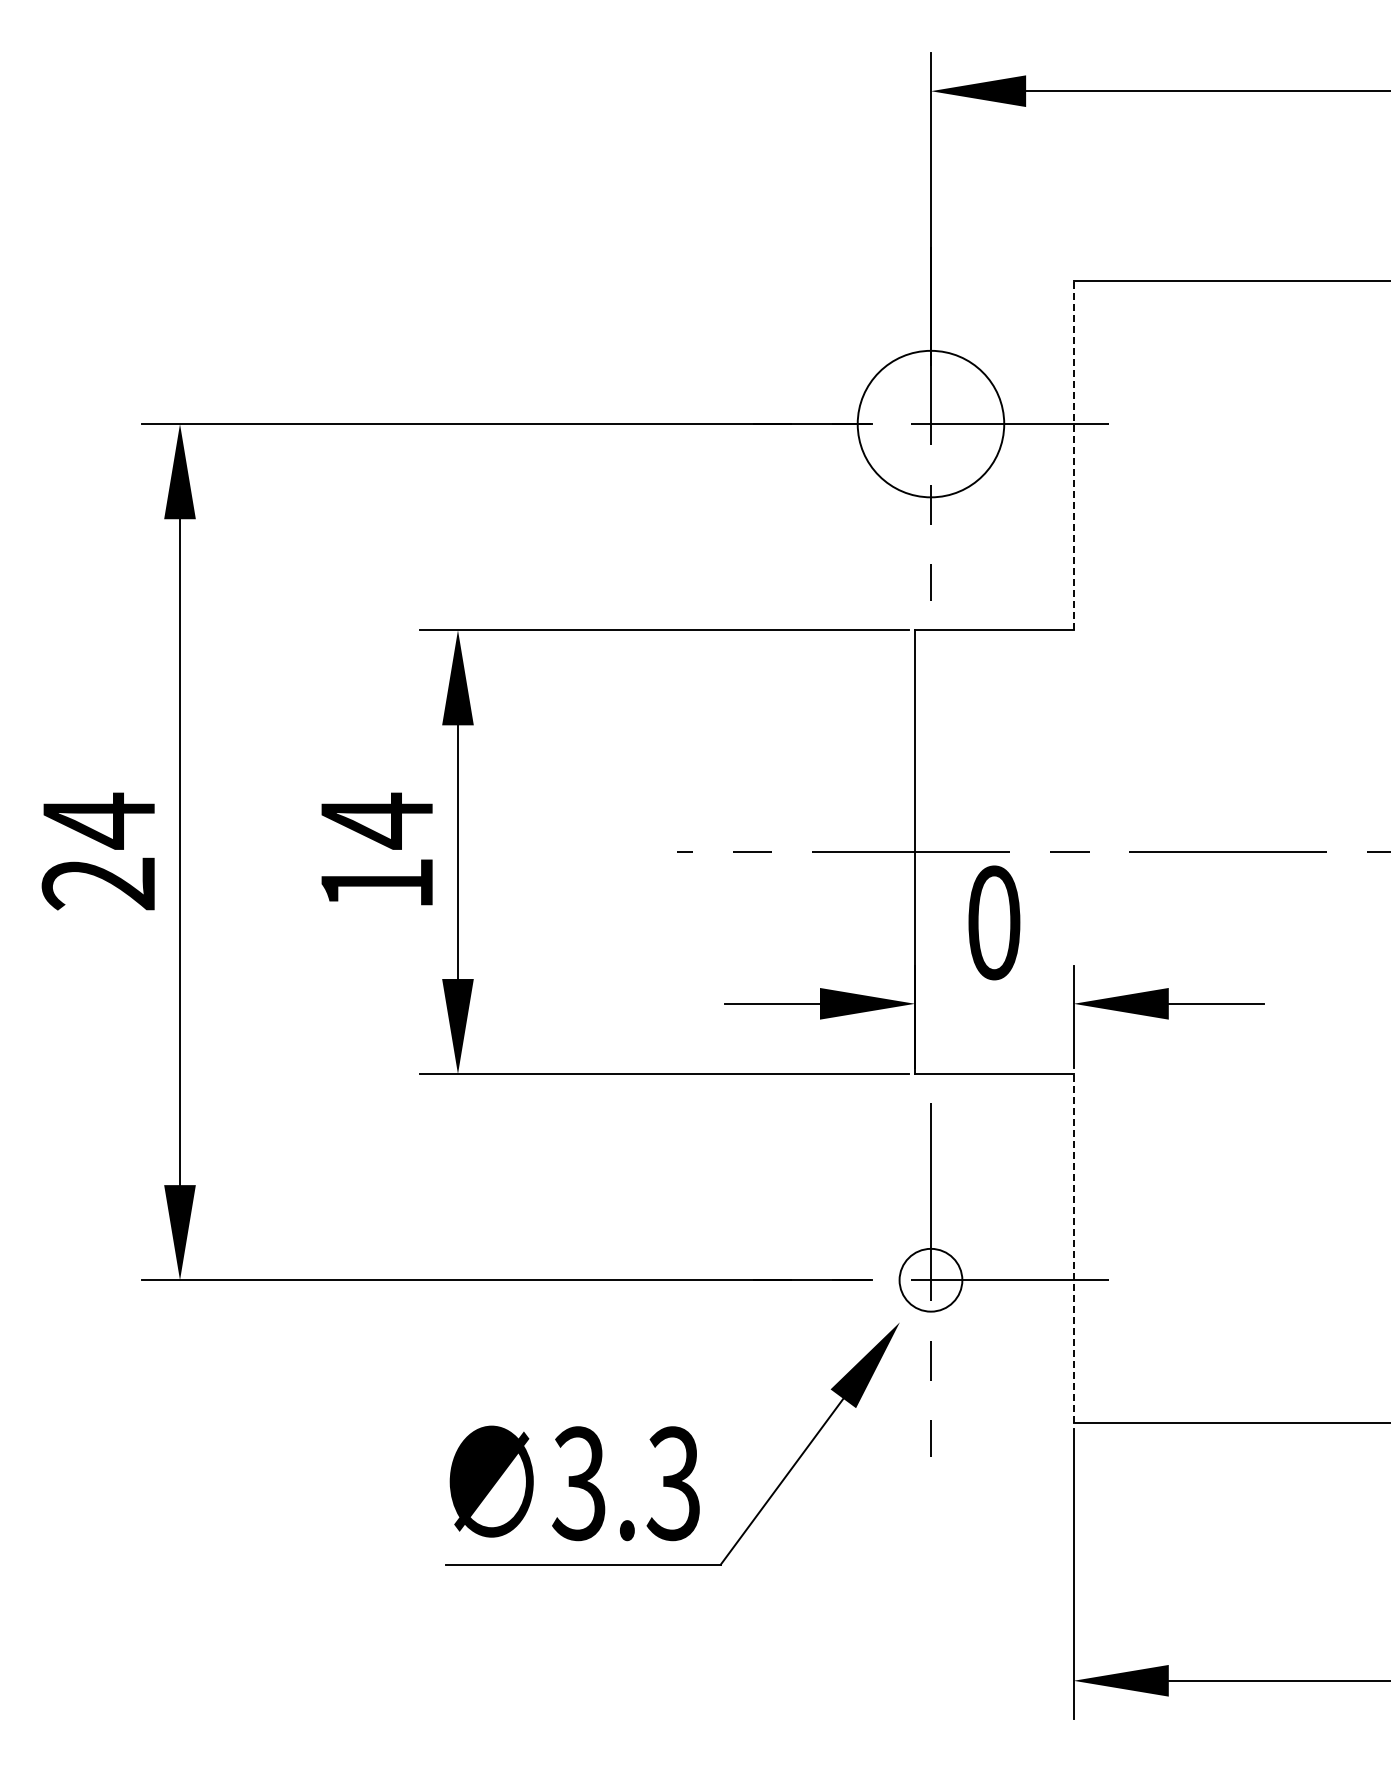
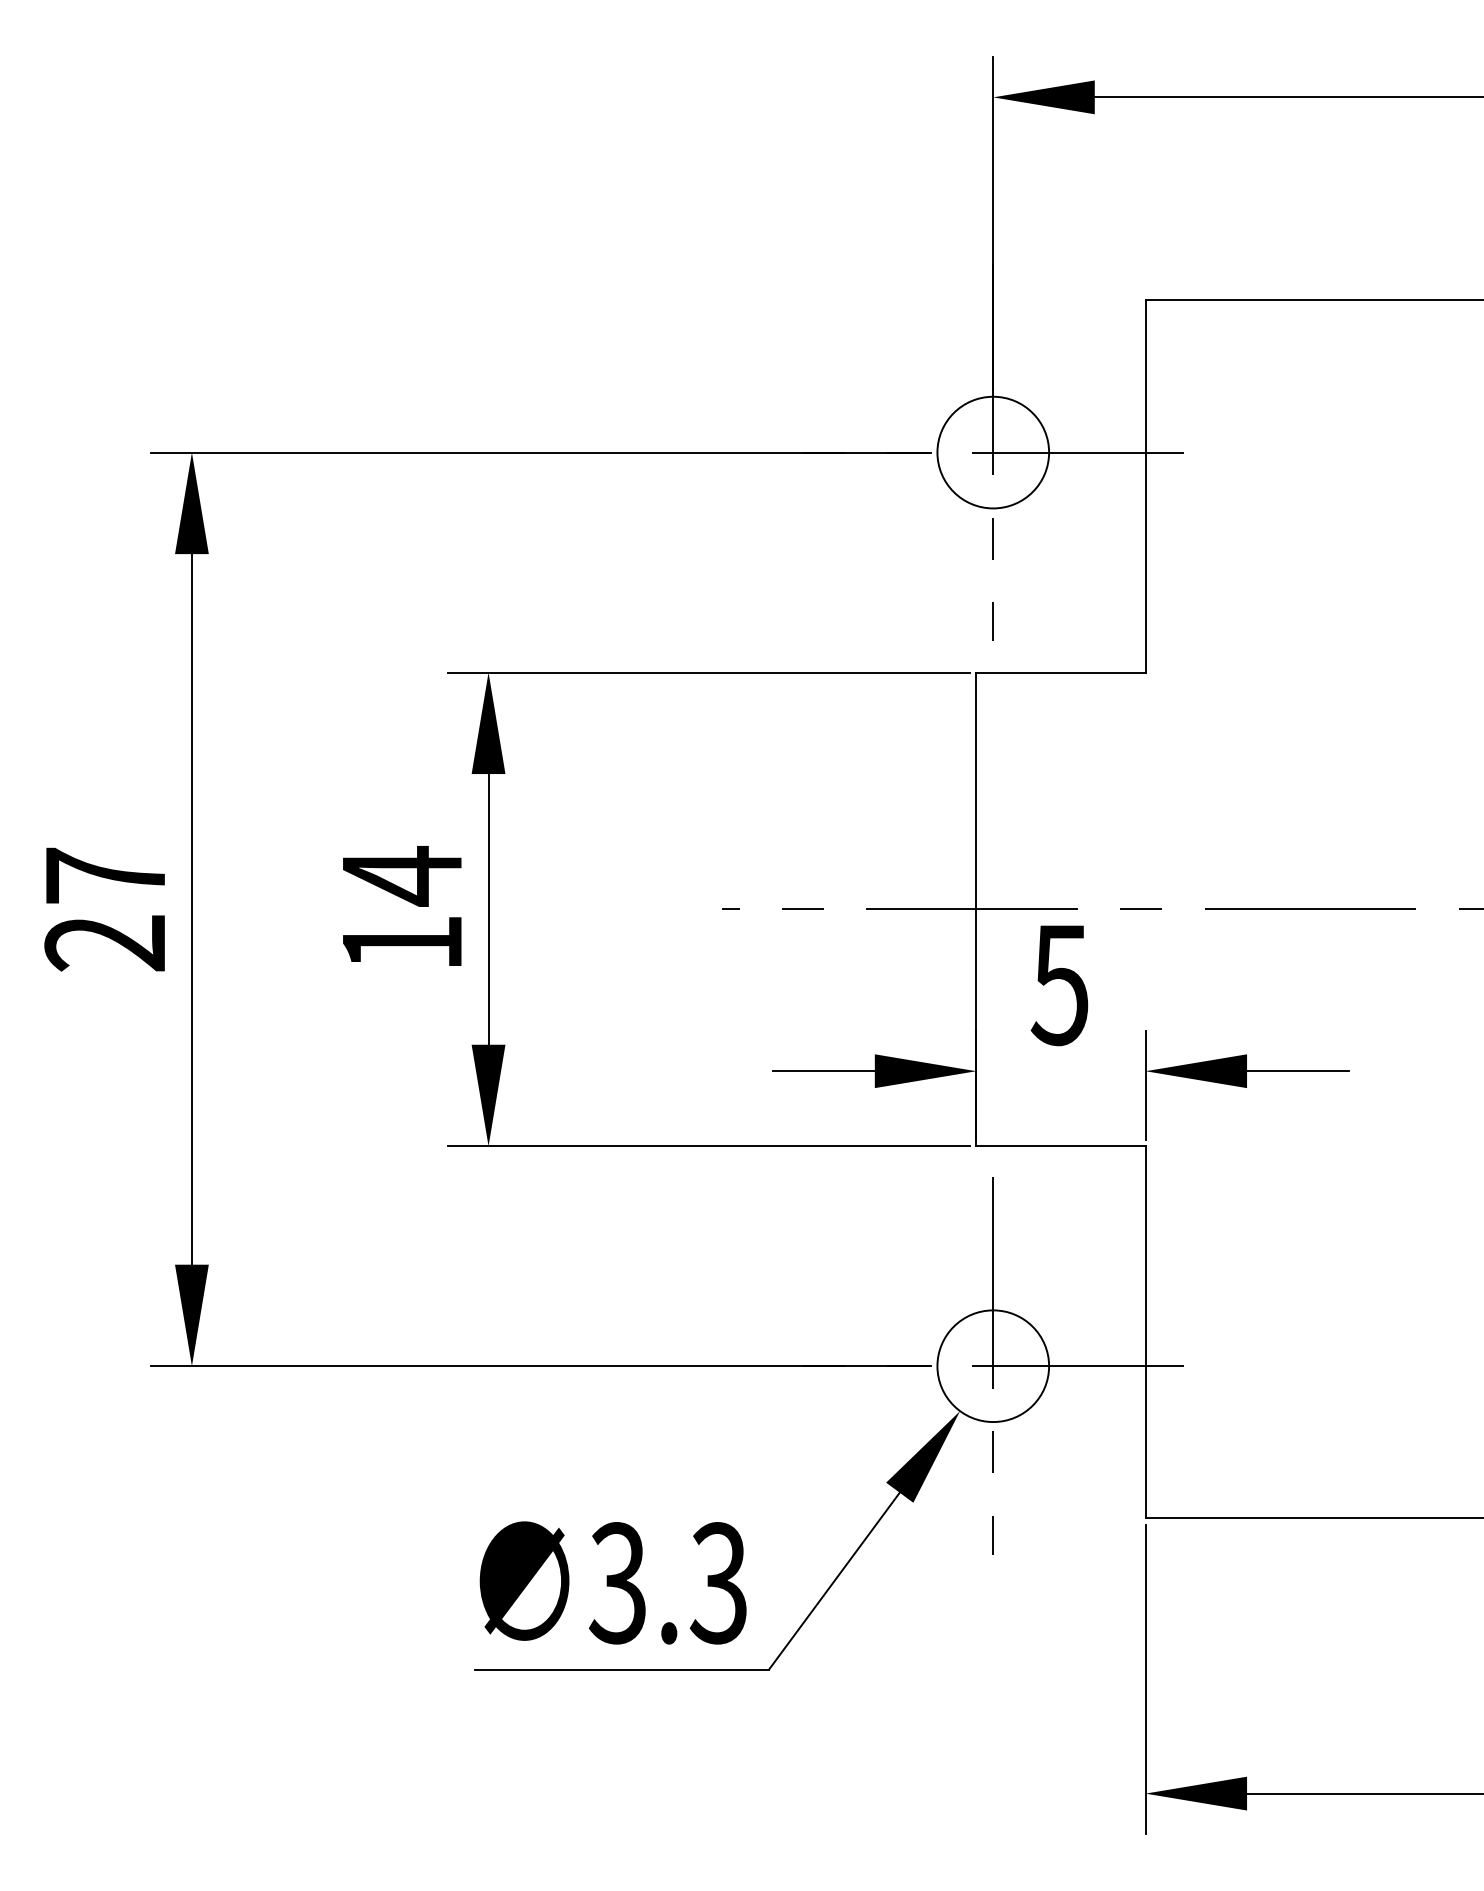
circle: (930, 423) -> (992, 451), size x0.71
line: (1073, 455) -> (1145, 486), dashed -> solid
text: (98, 820) -> (104, 875), 24 -> 27
text: (993, 922) -> (1059, 984), 0 -> 5
line: (1073, 1248) -> (1145, 1332), dashed -> solid
circle: (930, 1279) -> (992, 1365), size x1.67

